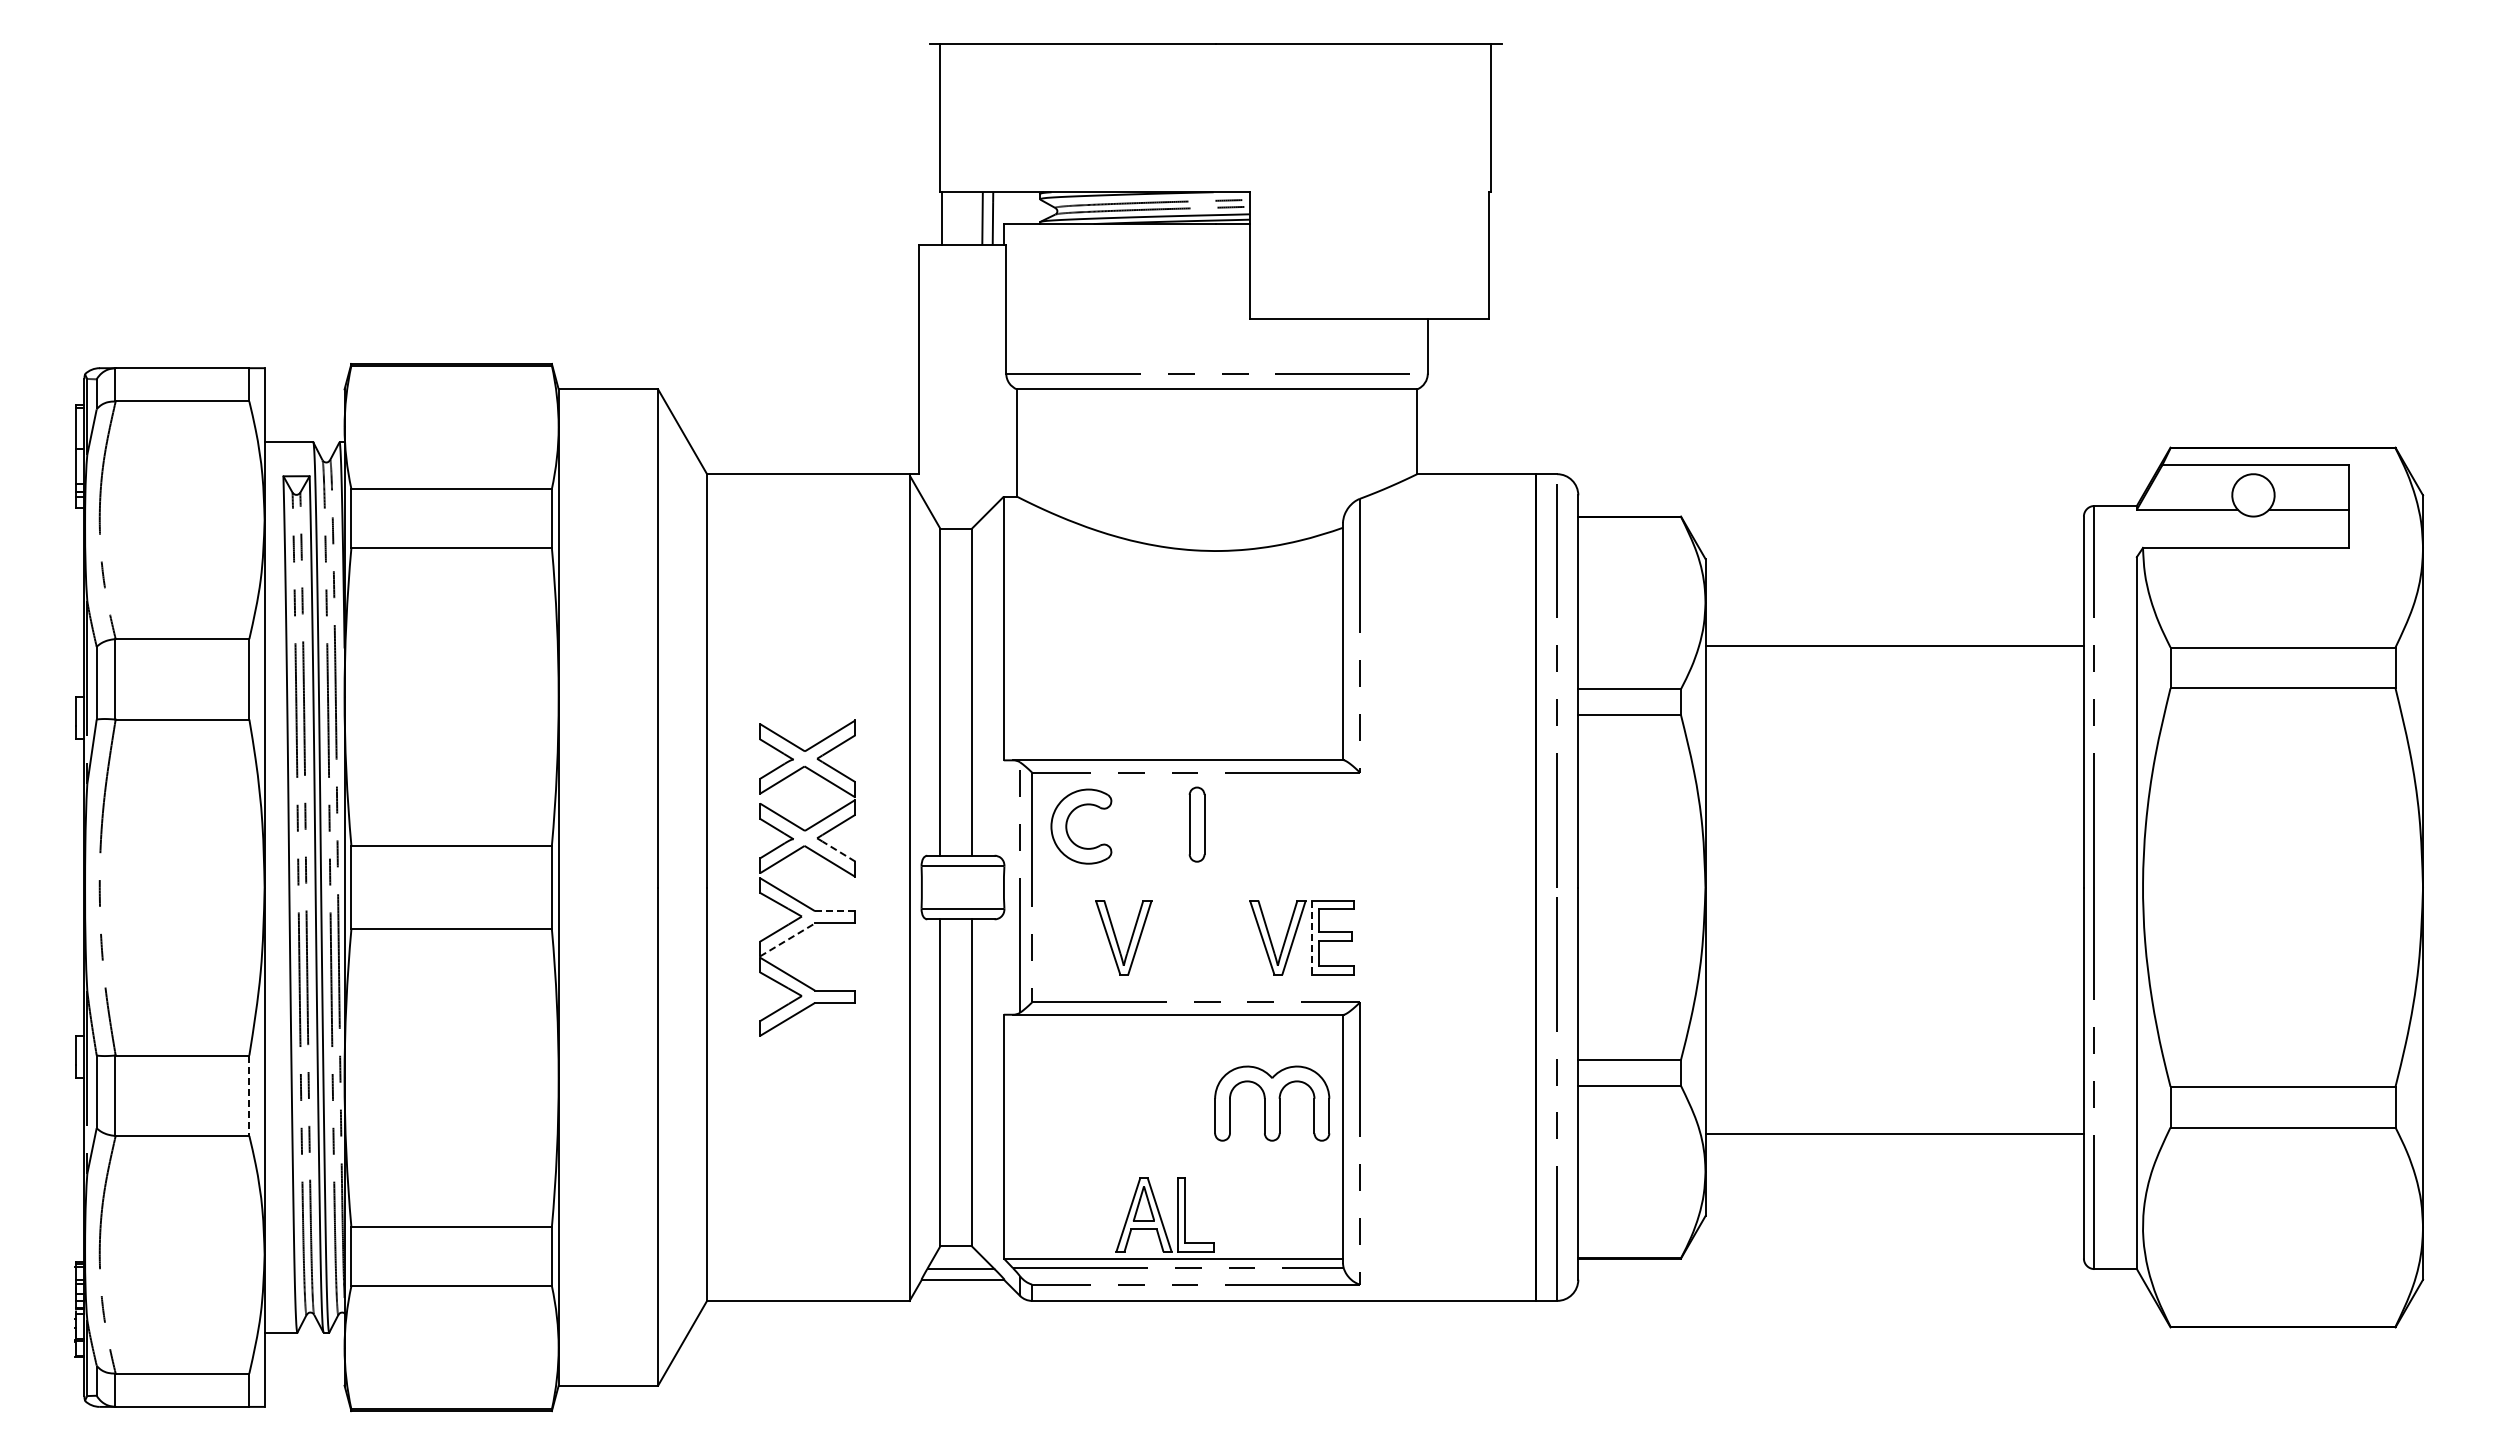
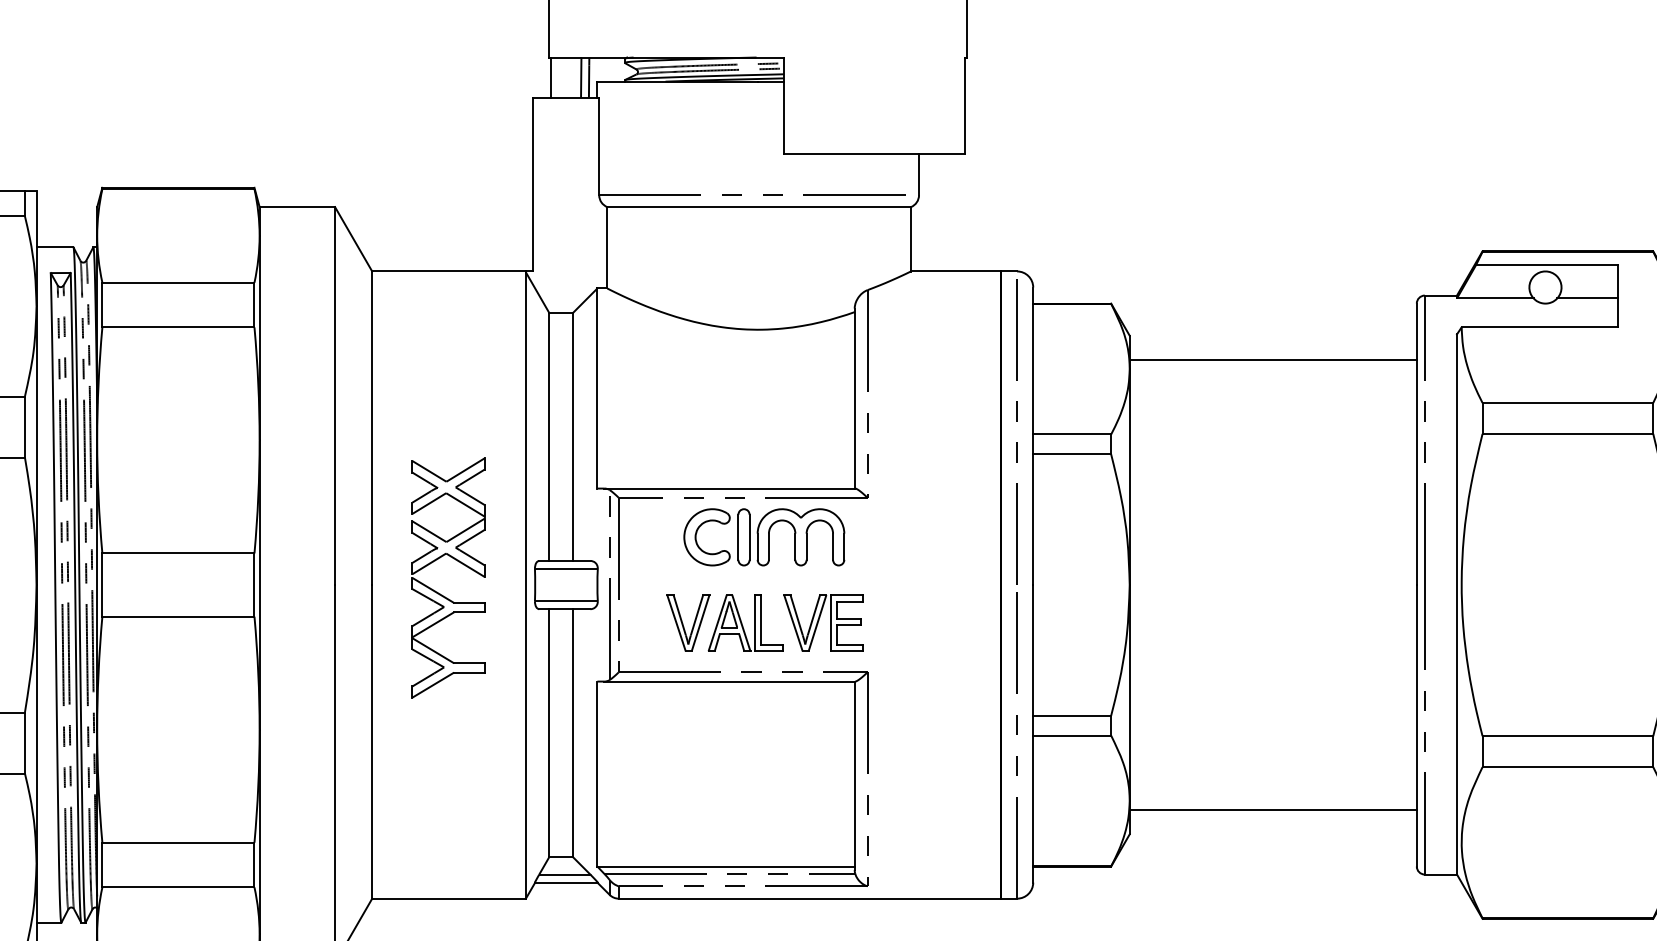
line: (1894, 645) -> (1273, 359), moved
part: (1067, 826) -> (696, 537), moved
line: (838, 851) -> (471, 557), dashed -> solid
line: (834, 911) -> (468, 603), dashed -> solid
line: (1311, 938) -> (830, 623), dashed -> solid
line: (787, 939) -> (433, 624), dashed -> solid
line: (249, 1096) -> (25, 743), dashed -> solid
part: (1272, 1103) -> (801, 537), moved
line: (1894, 1134) -> (1273, 810), moved
part: (1164, 1214) -> (745, 622), moved

